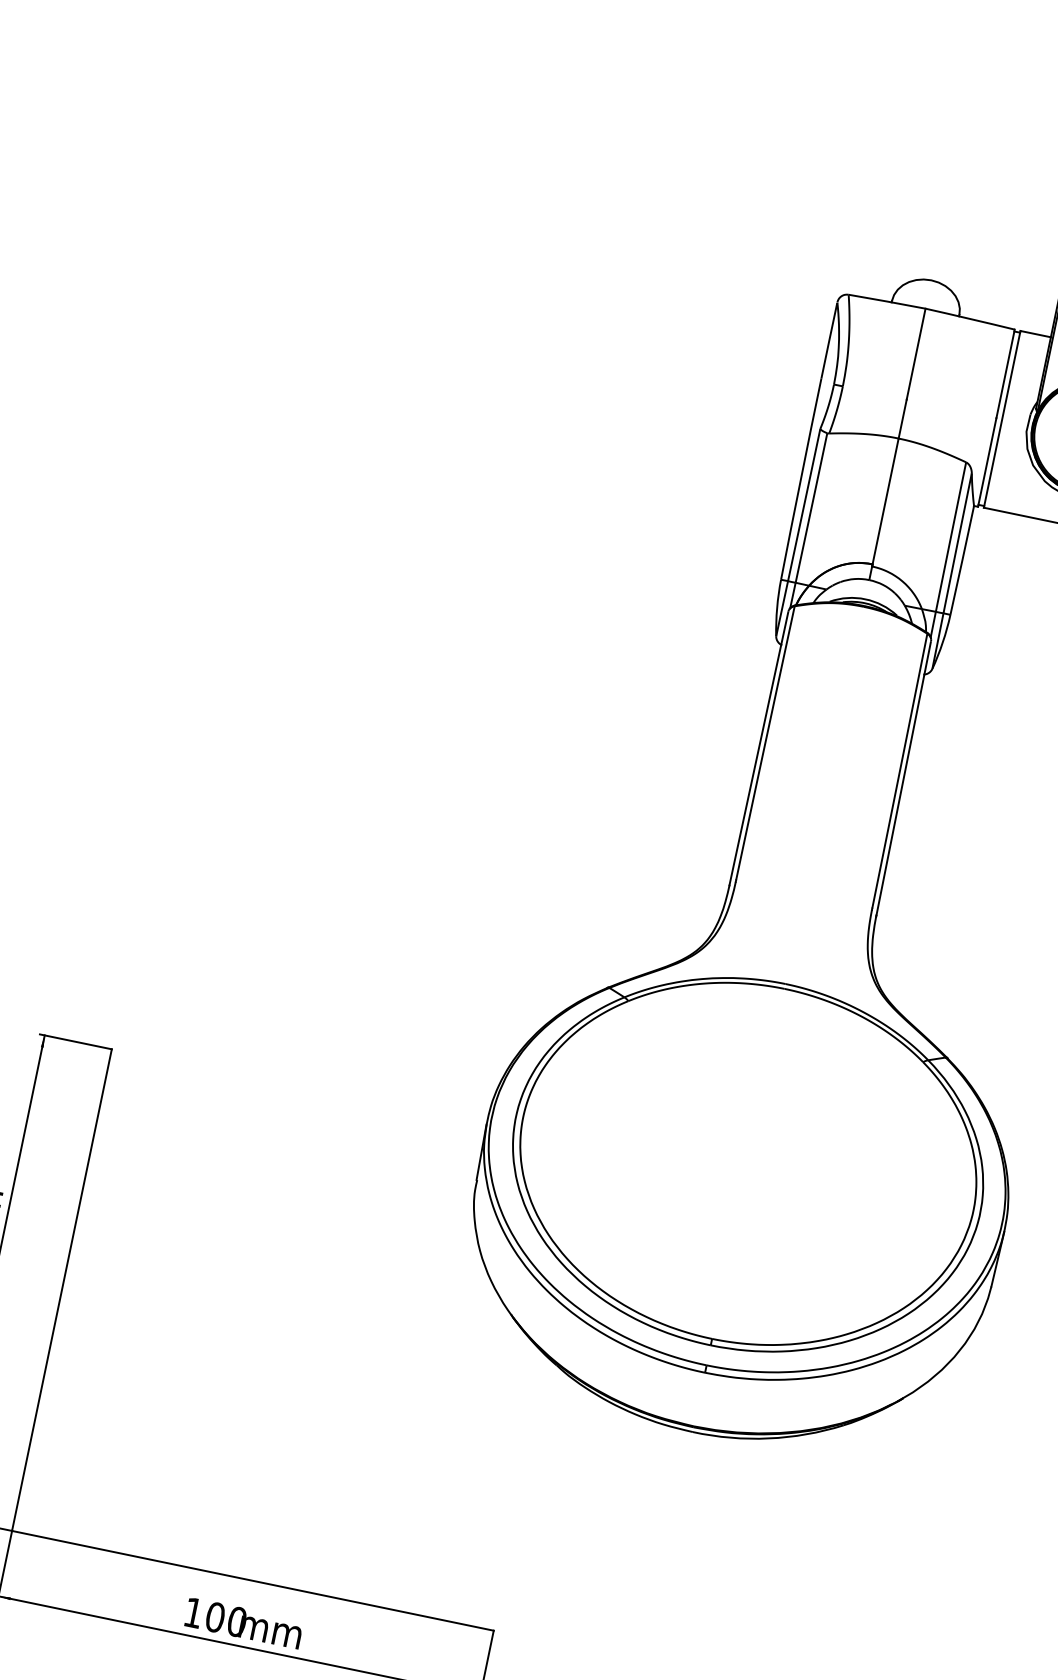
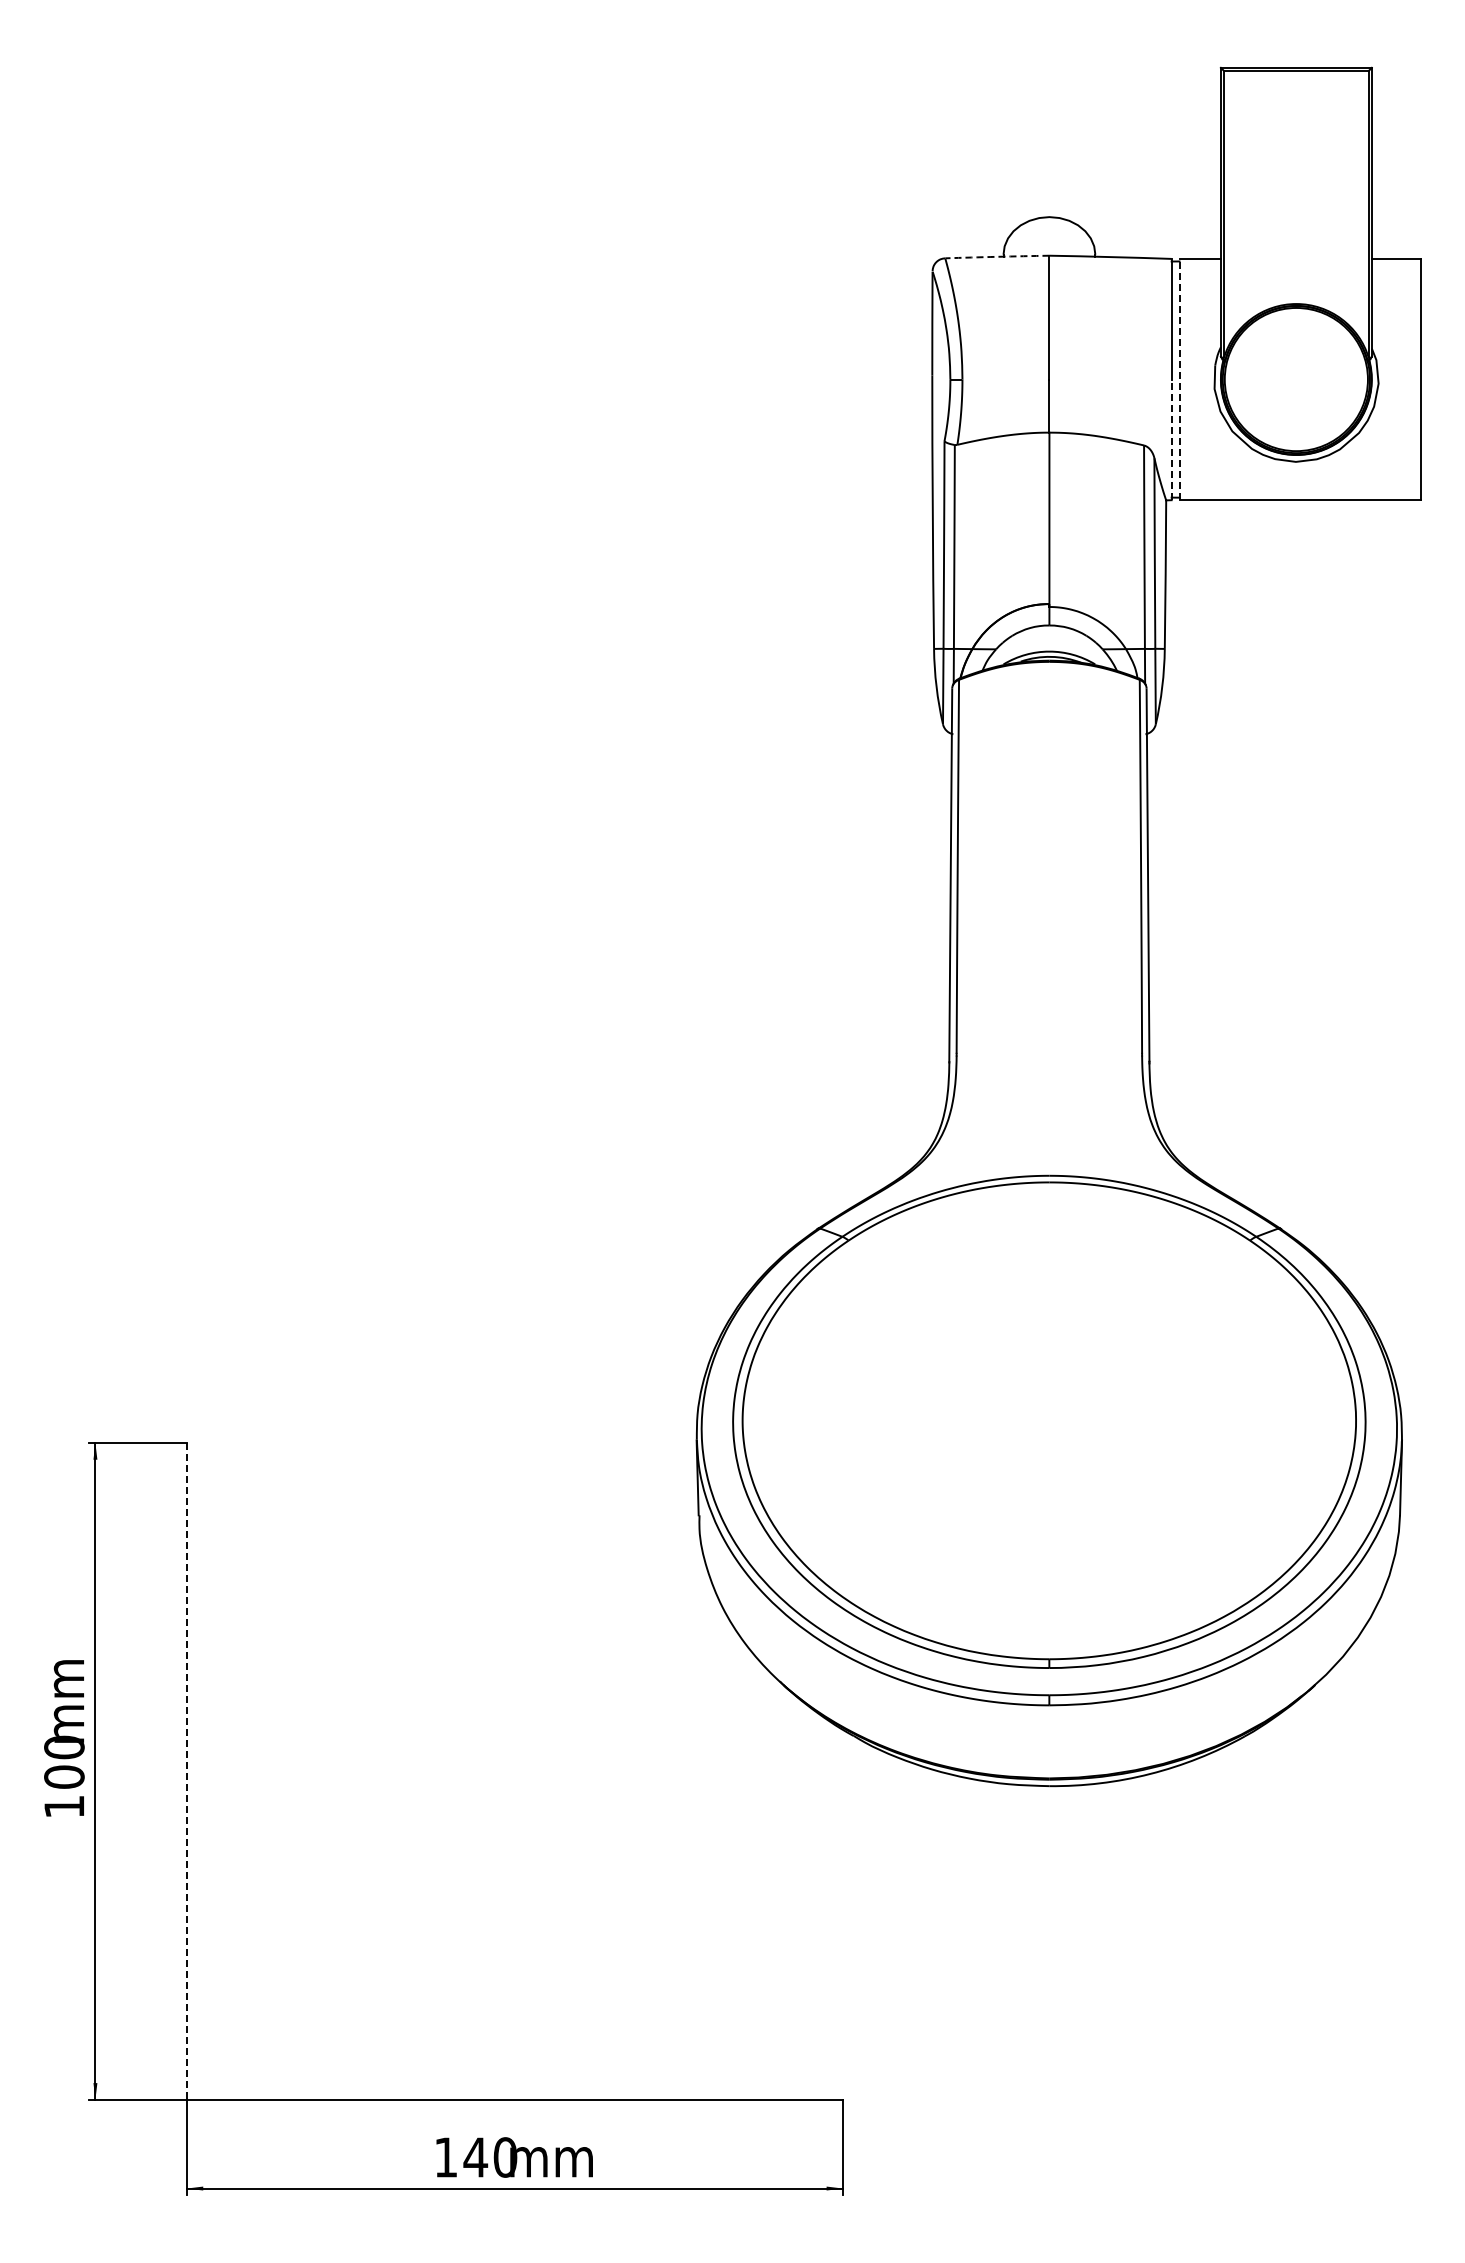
arc: (887, 301) -> (997, 256), solid -> dashed
line: (1002, 419) -> (1179, 379), solid -> dashed
line: (987, 462) -> (1171, 439), solid -> dashed
line: (61, 1290) -> (186, 1771), solid -> dashed
text: (215, 1617) -> (475, 2157), 100 -> 140

